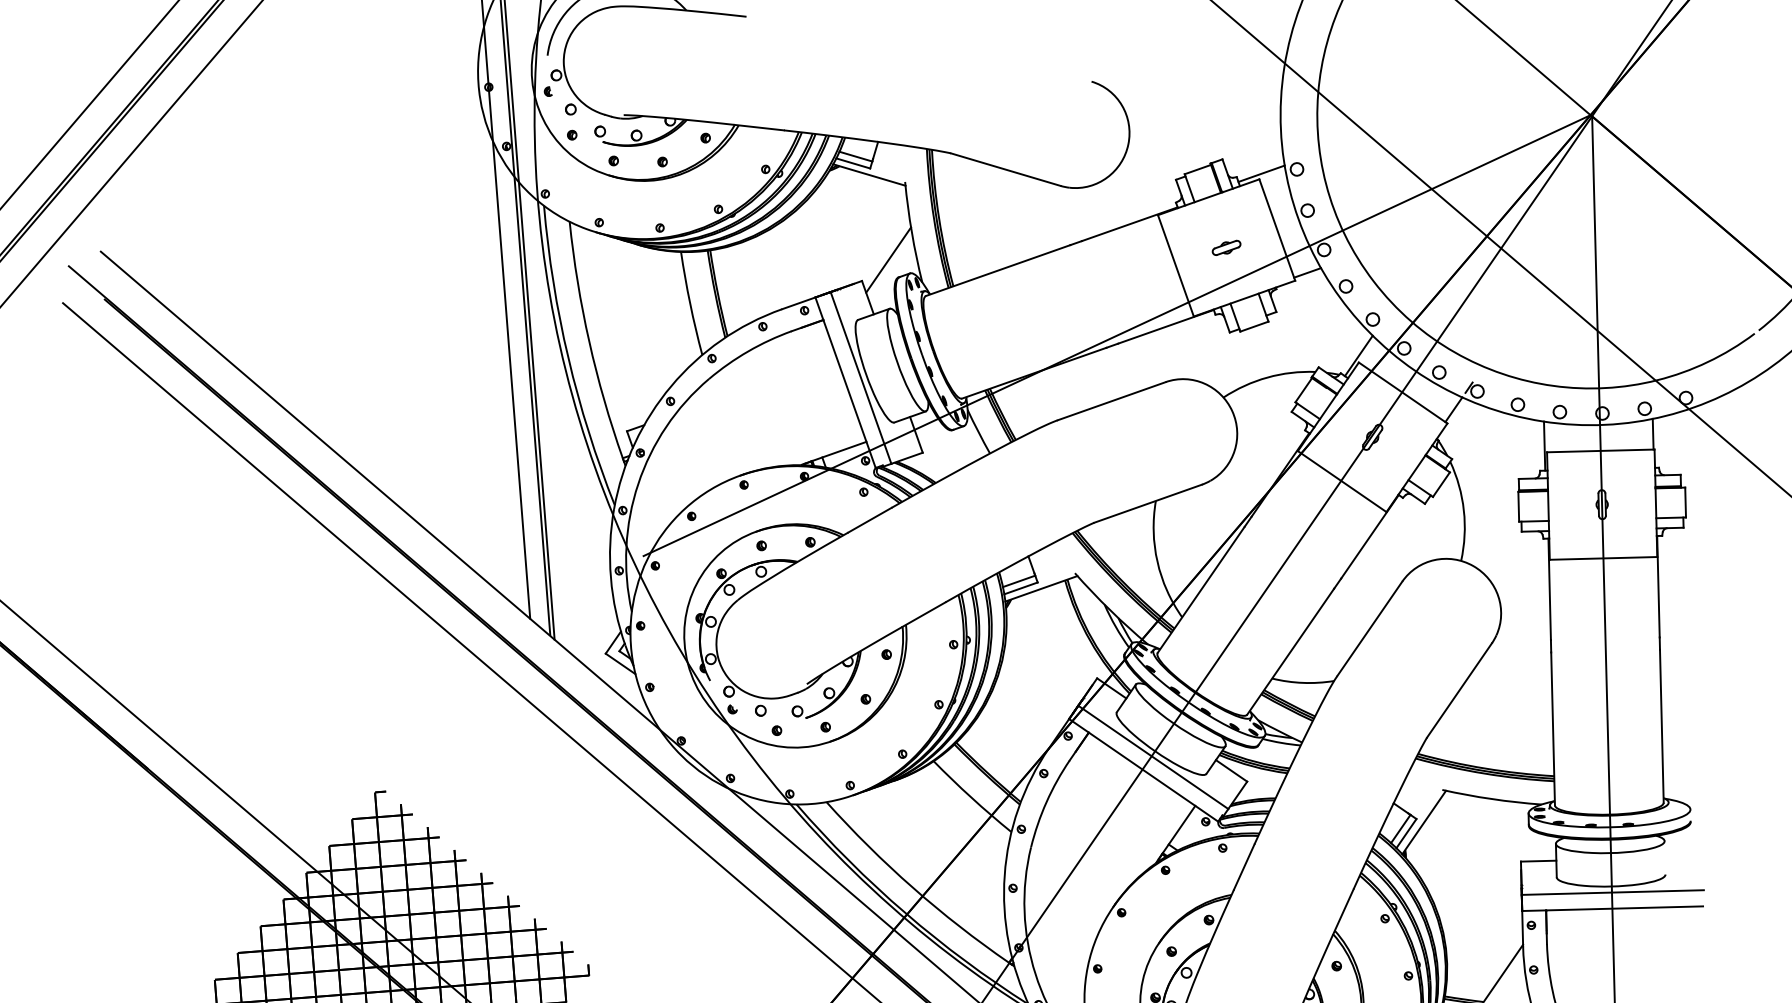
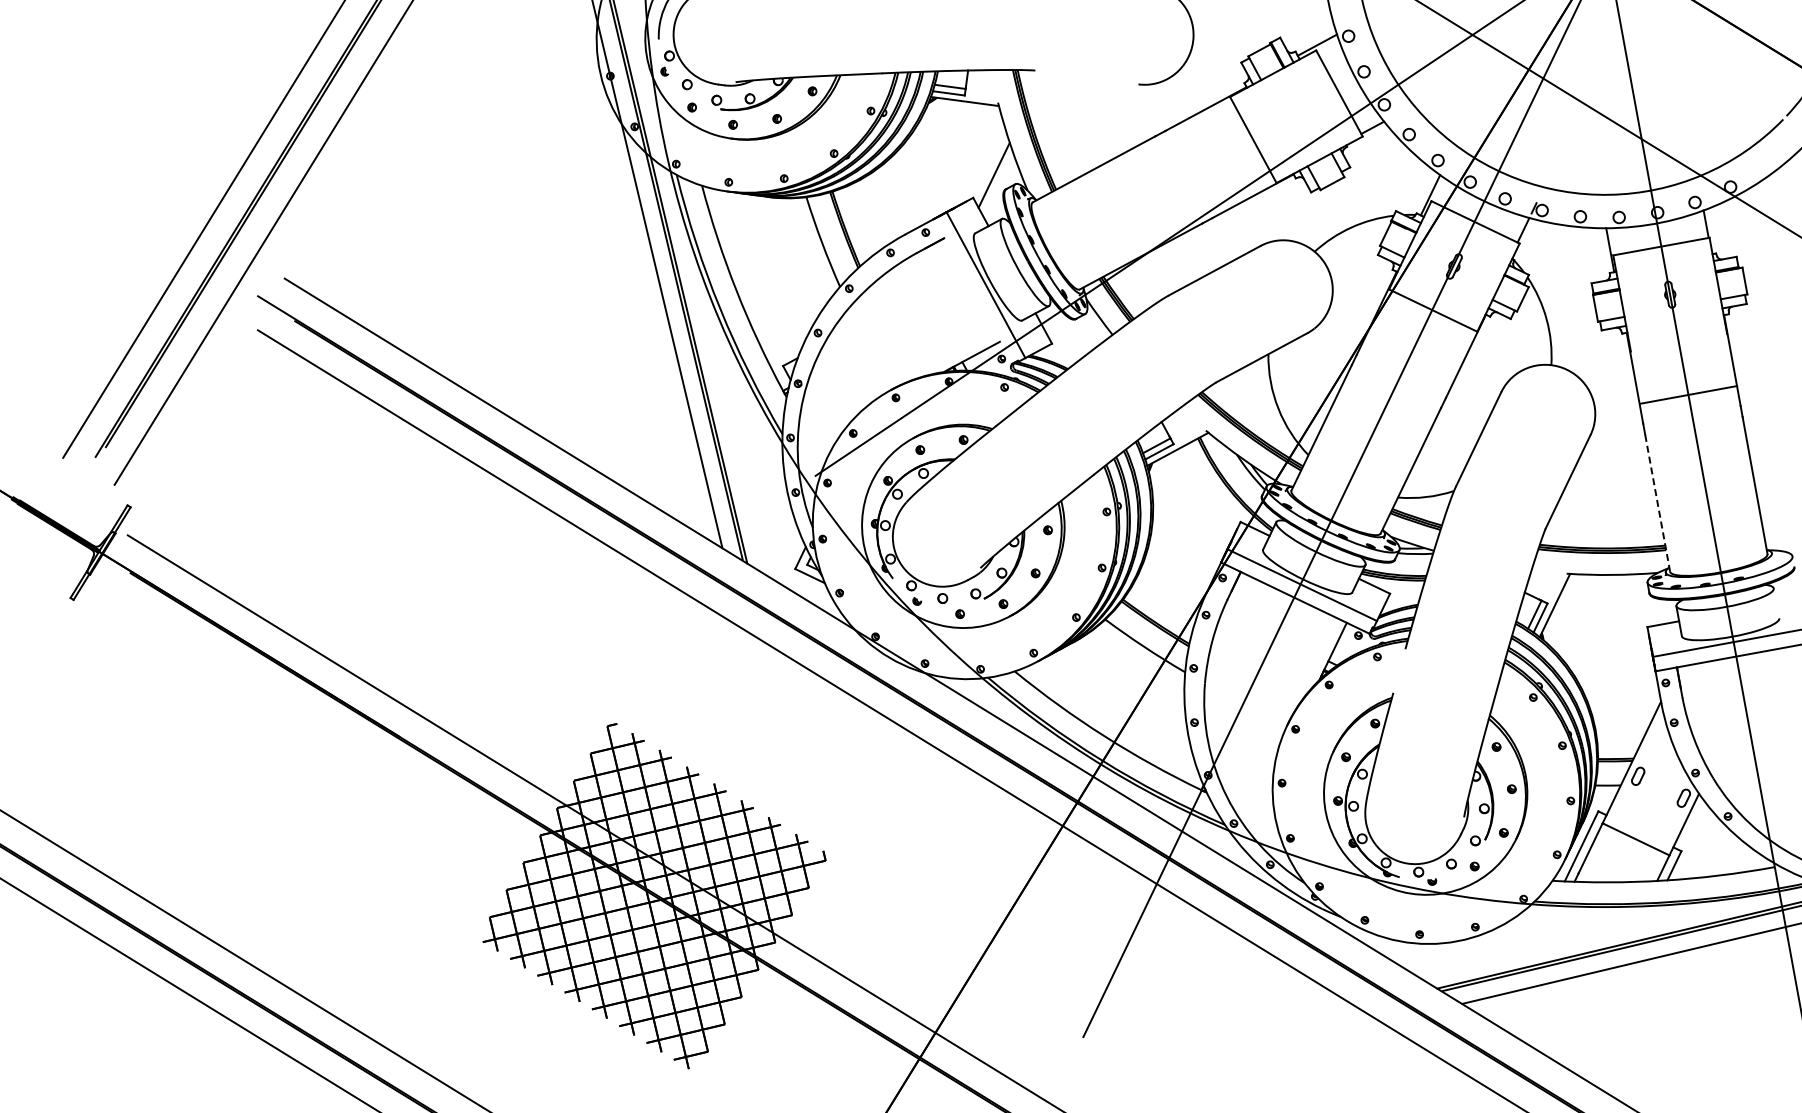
line: (1005, 169) -> (1086, 77), removed
part: (1226, 247) -> (1296, 116), removed
line: (845, 382) -> (972, 291), removed
line: (1603, 557) -> (1688, 394), moved
line: (1552, 729) -> (1657, 503), solid -> dashed
line: (1244, 866) -> (1399, 670), removed

